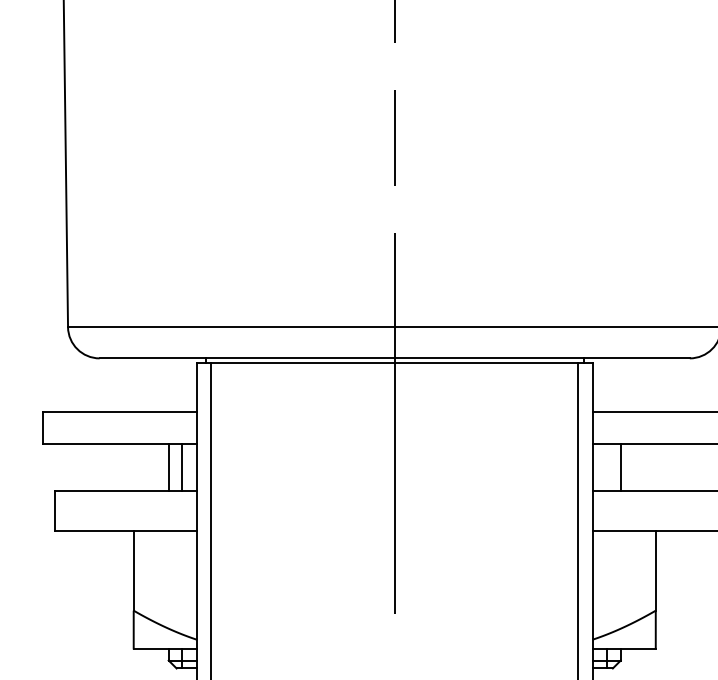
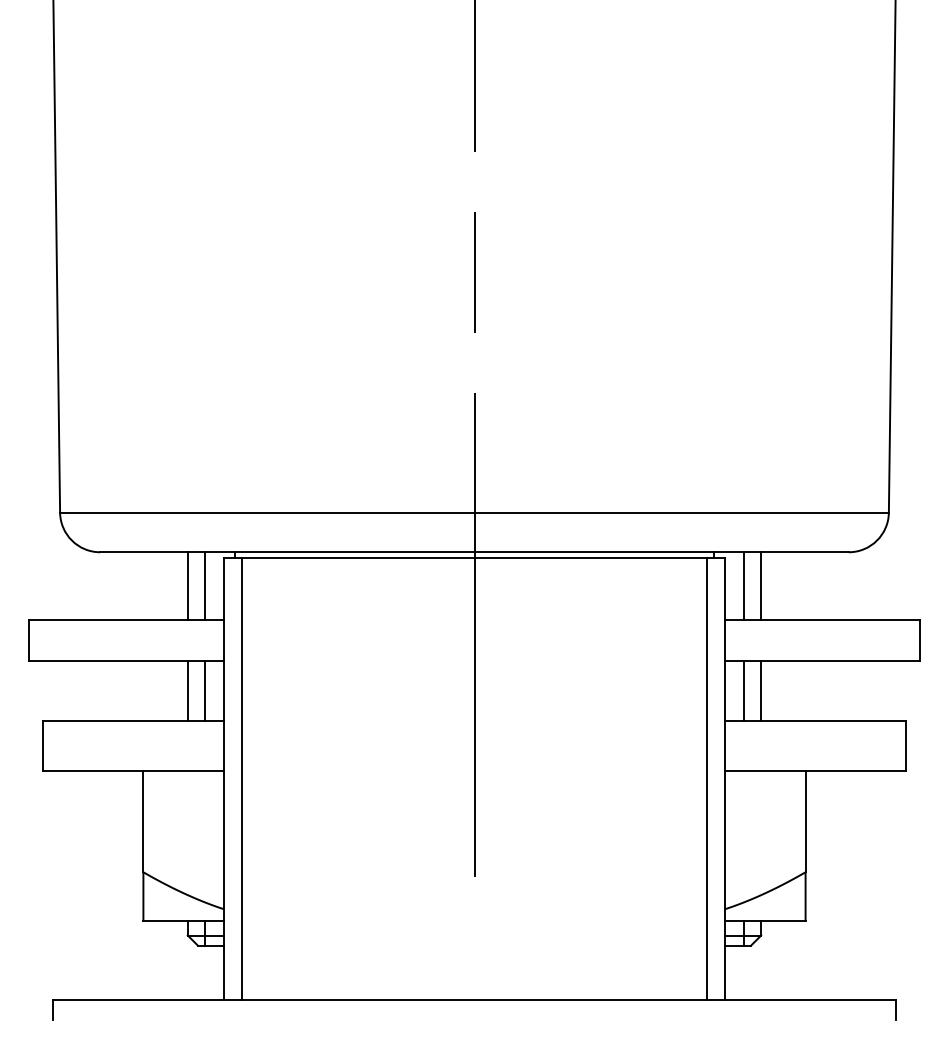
line: (168, 385) -> (187, 586), added
line: (181, 385) -> (204, 586), added
line: (607, 385) -> (744, 586), added
line: (621, 385) -> (761, 586), added
line: (607, 467) -> (744, 690), added

